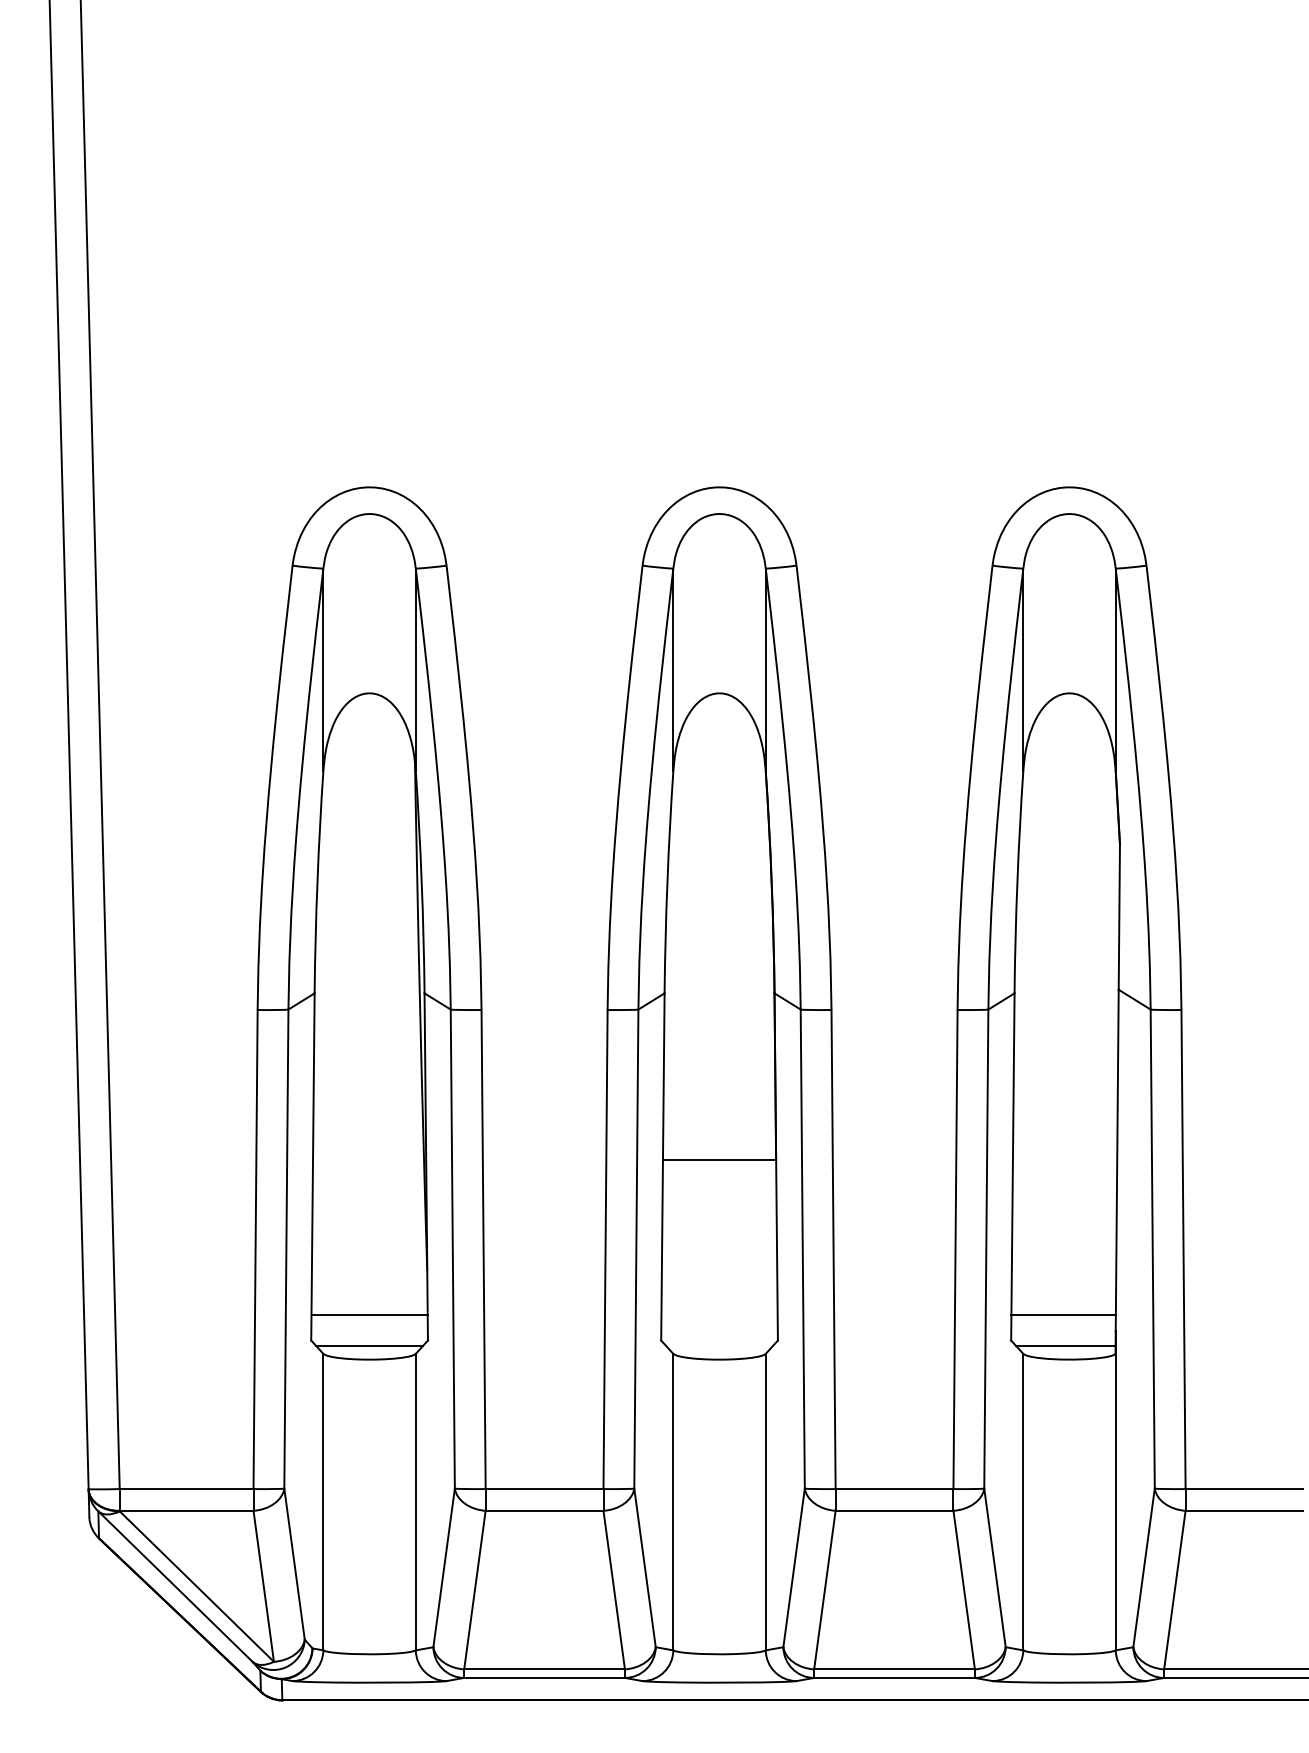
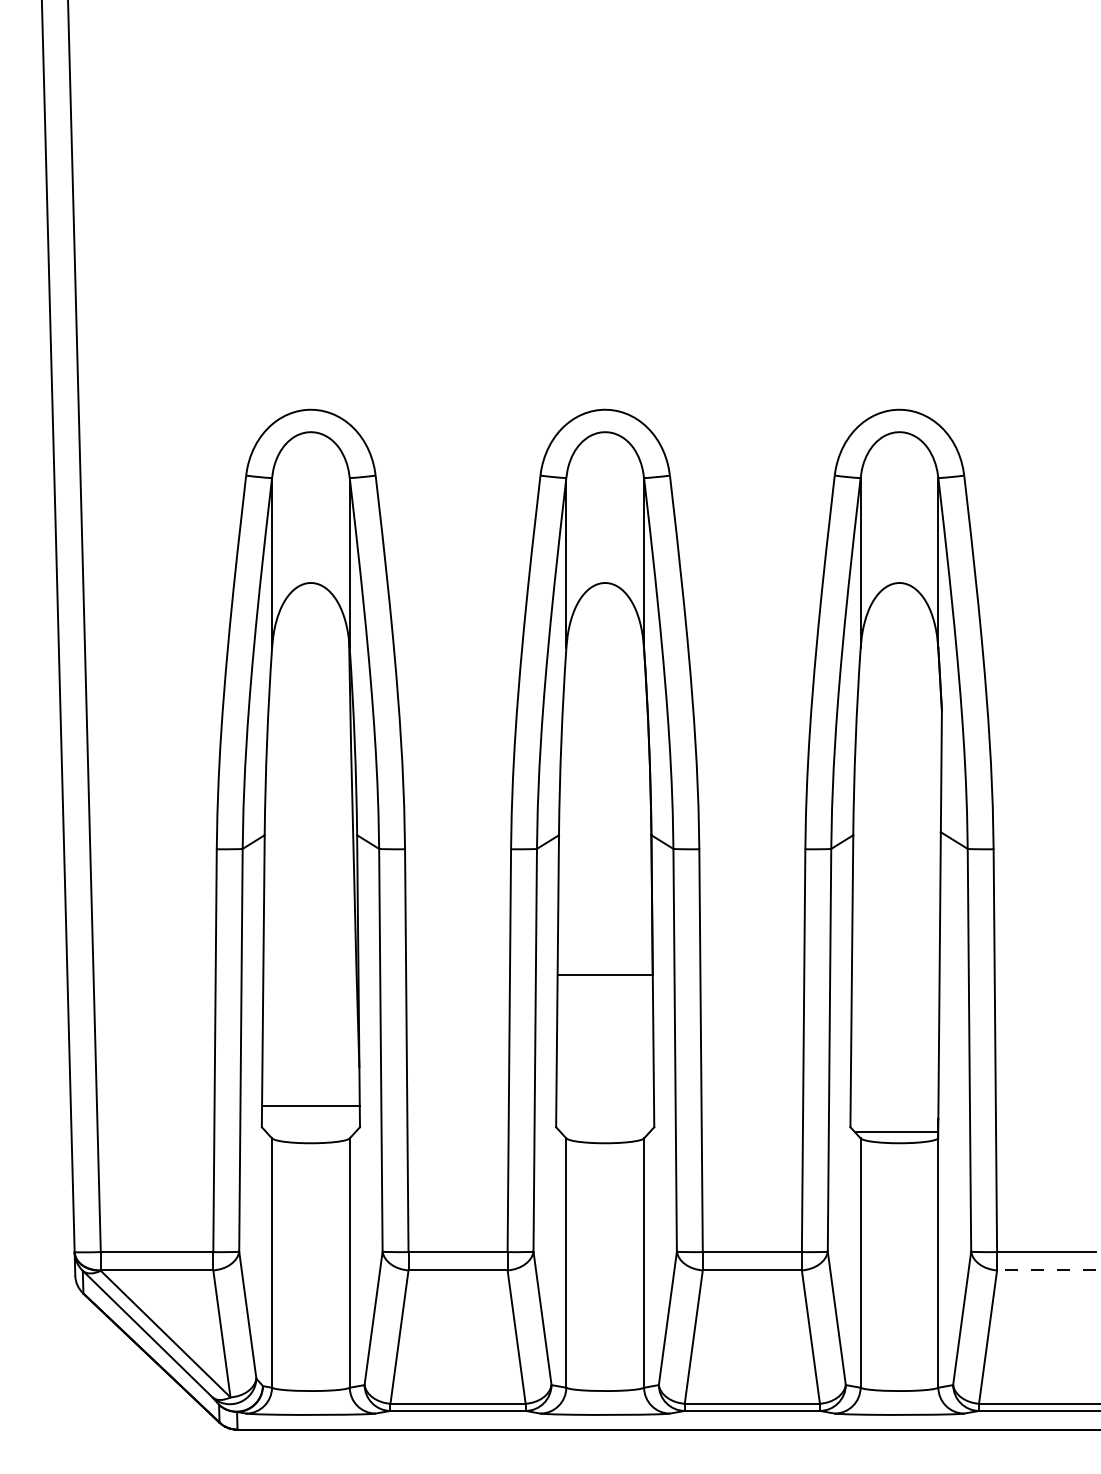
line: (1063, 1314) -> (894, 1105), removed
line: (369, 1345) -> (310, 1131), removed
line: (1244, 1510) -> (1046, 1270), solid -> dashed

